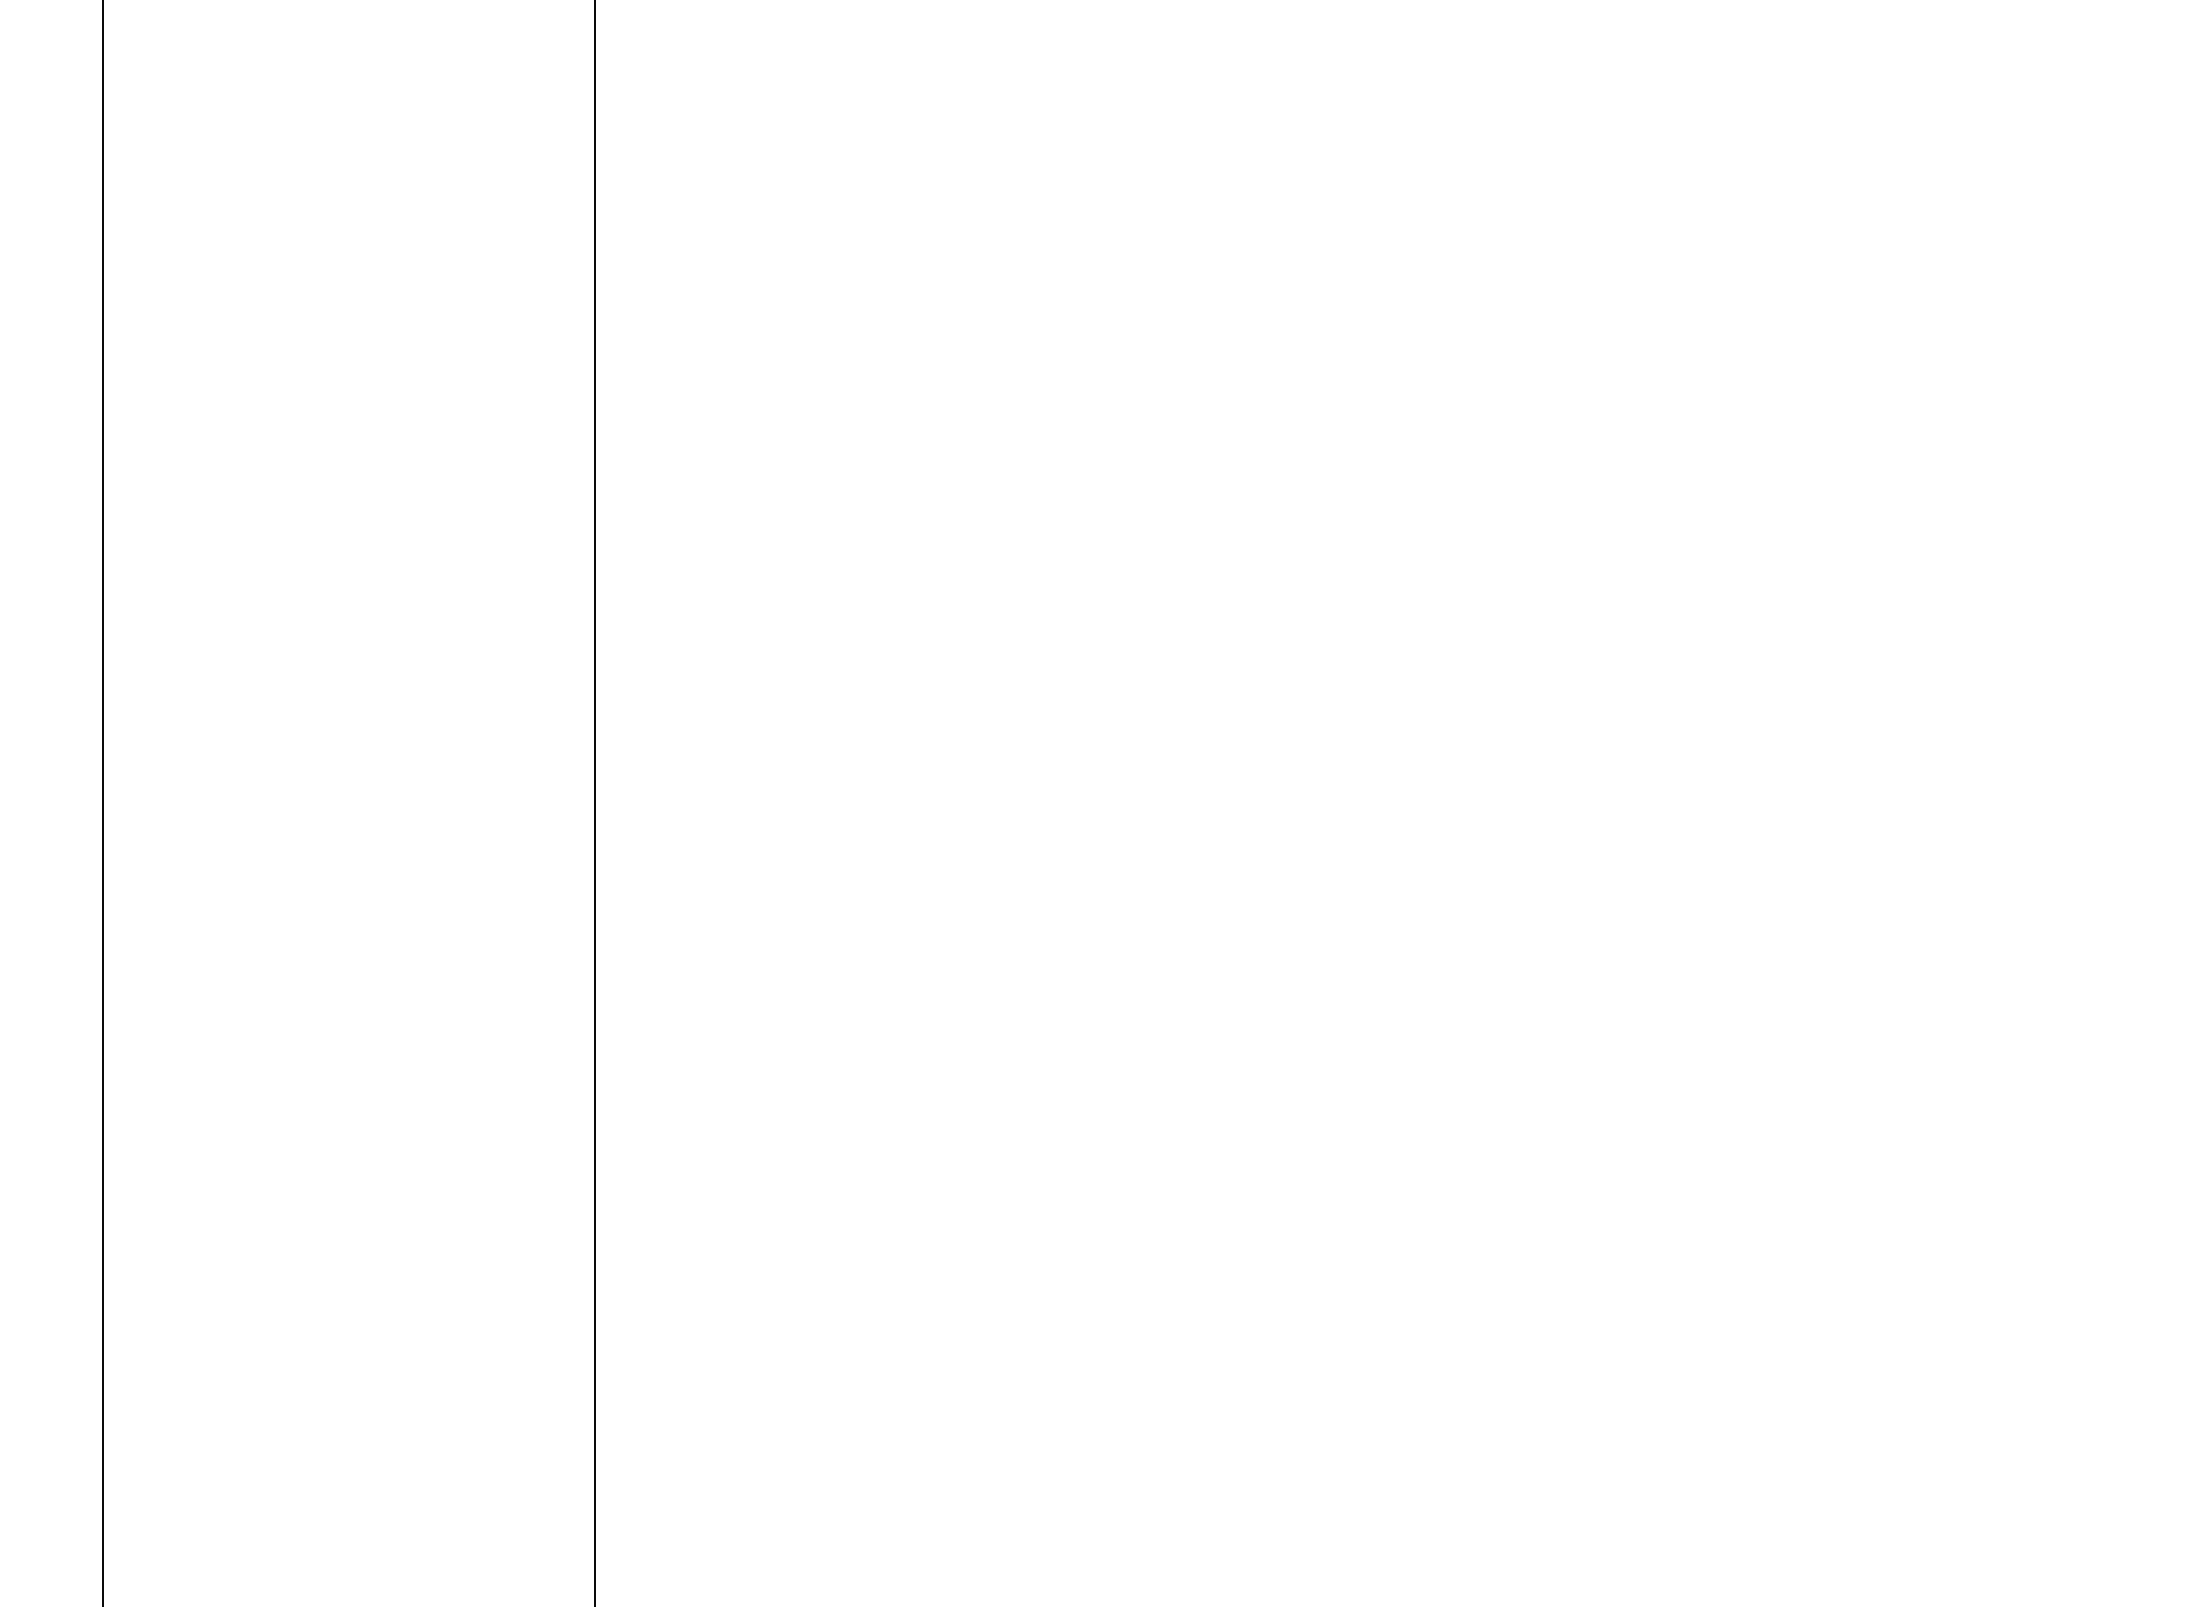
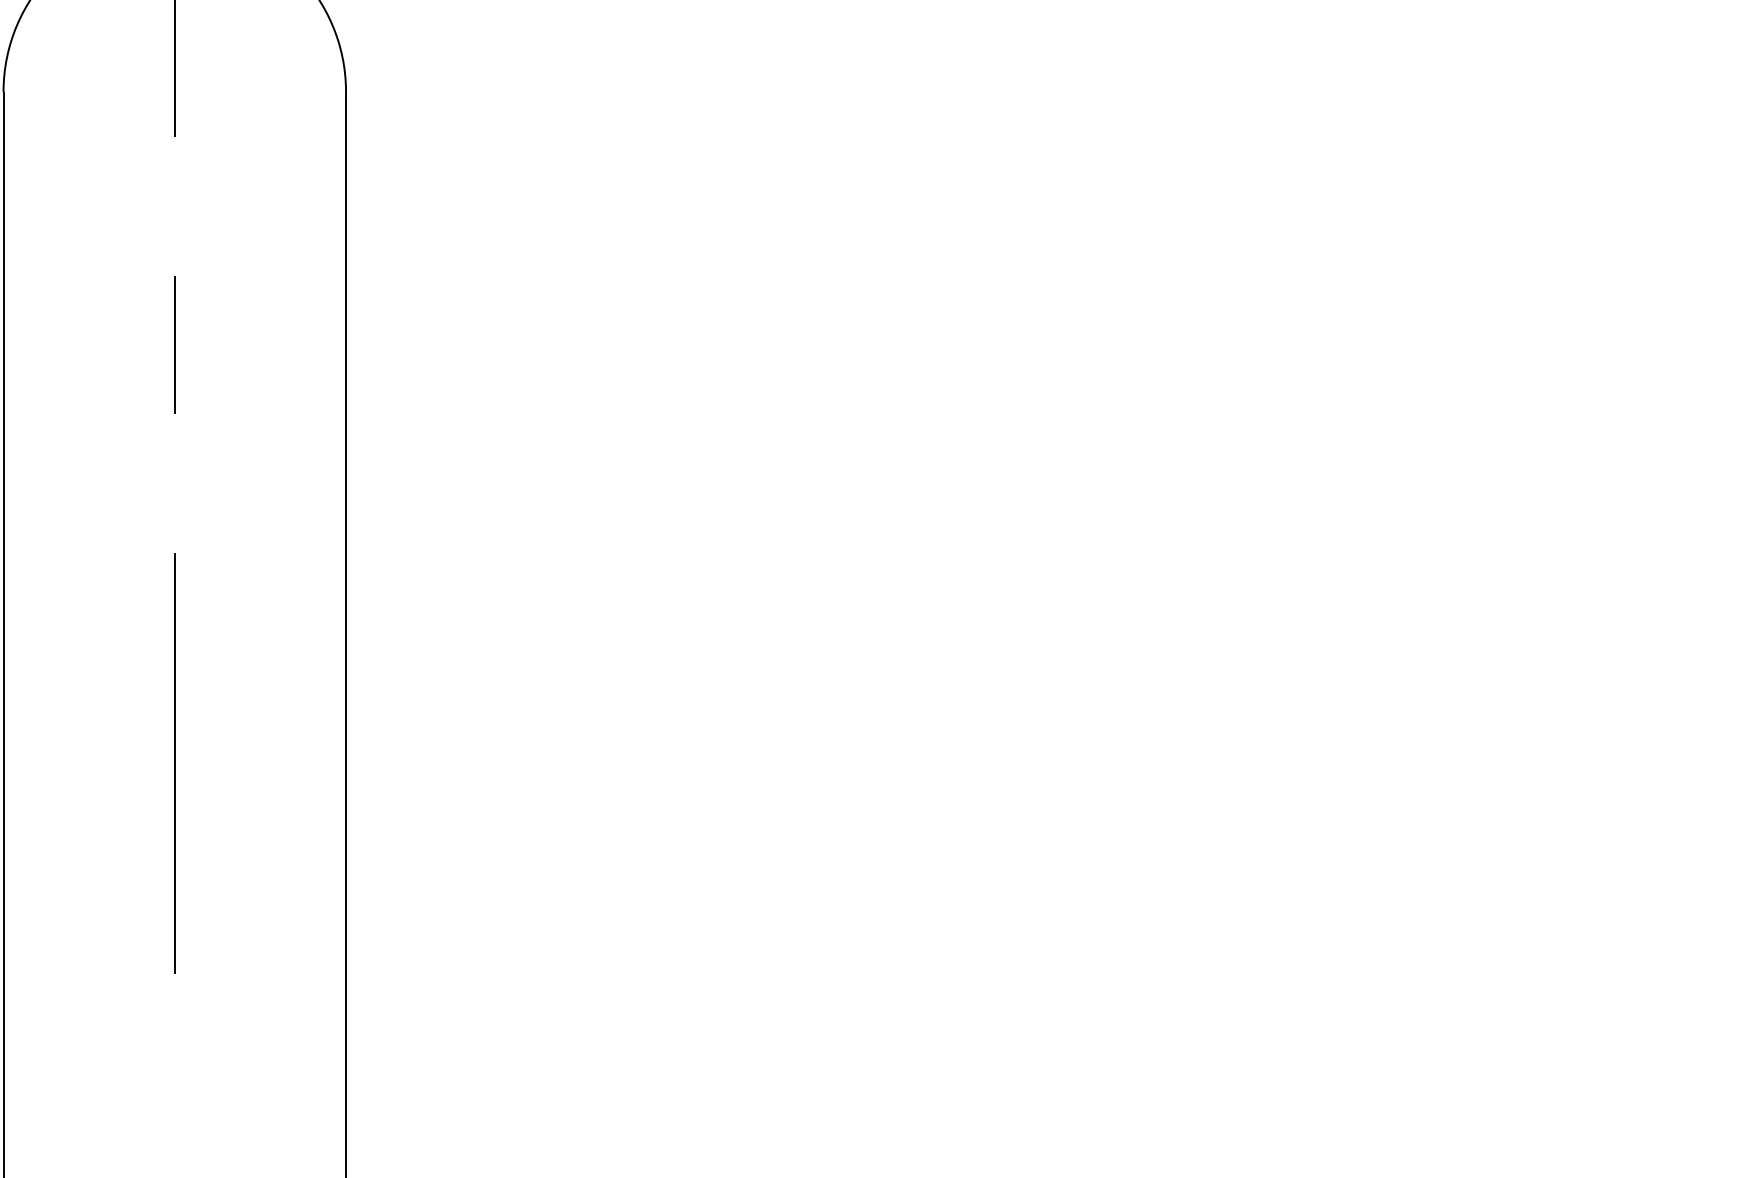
line: (348, 289) -> (174, 344), added
line: (348, 890) -> (174, 763), added

